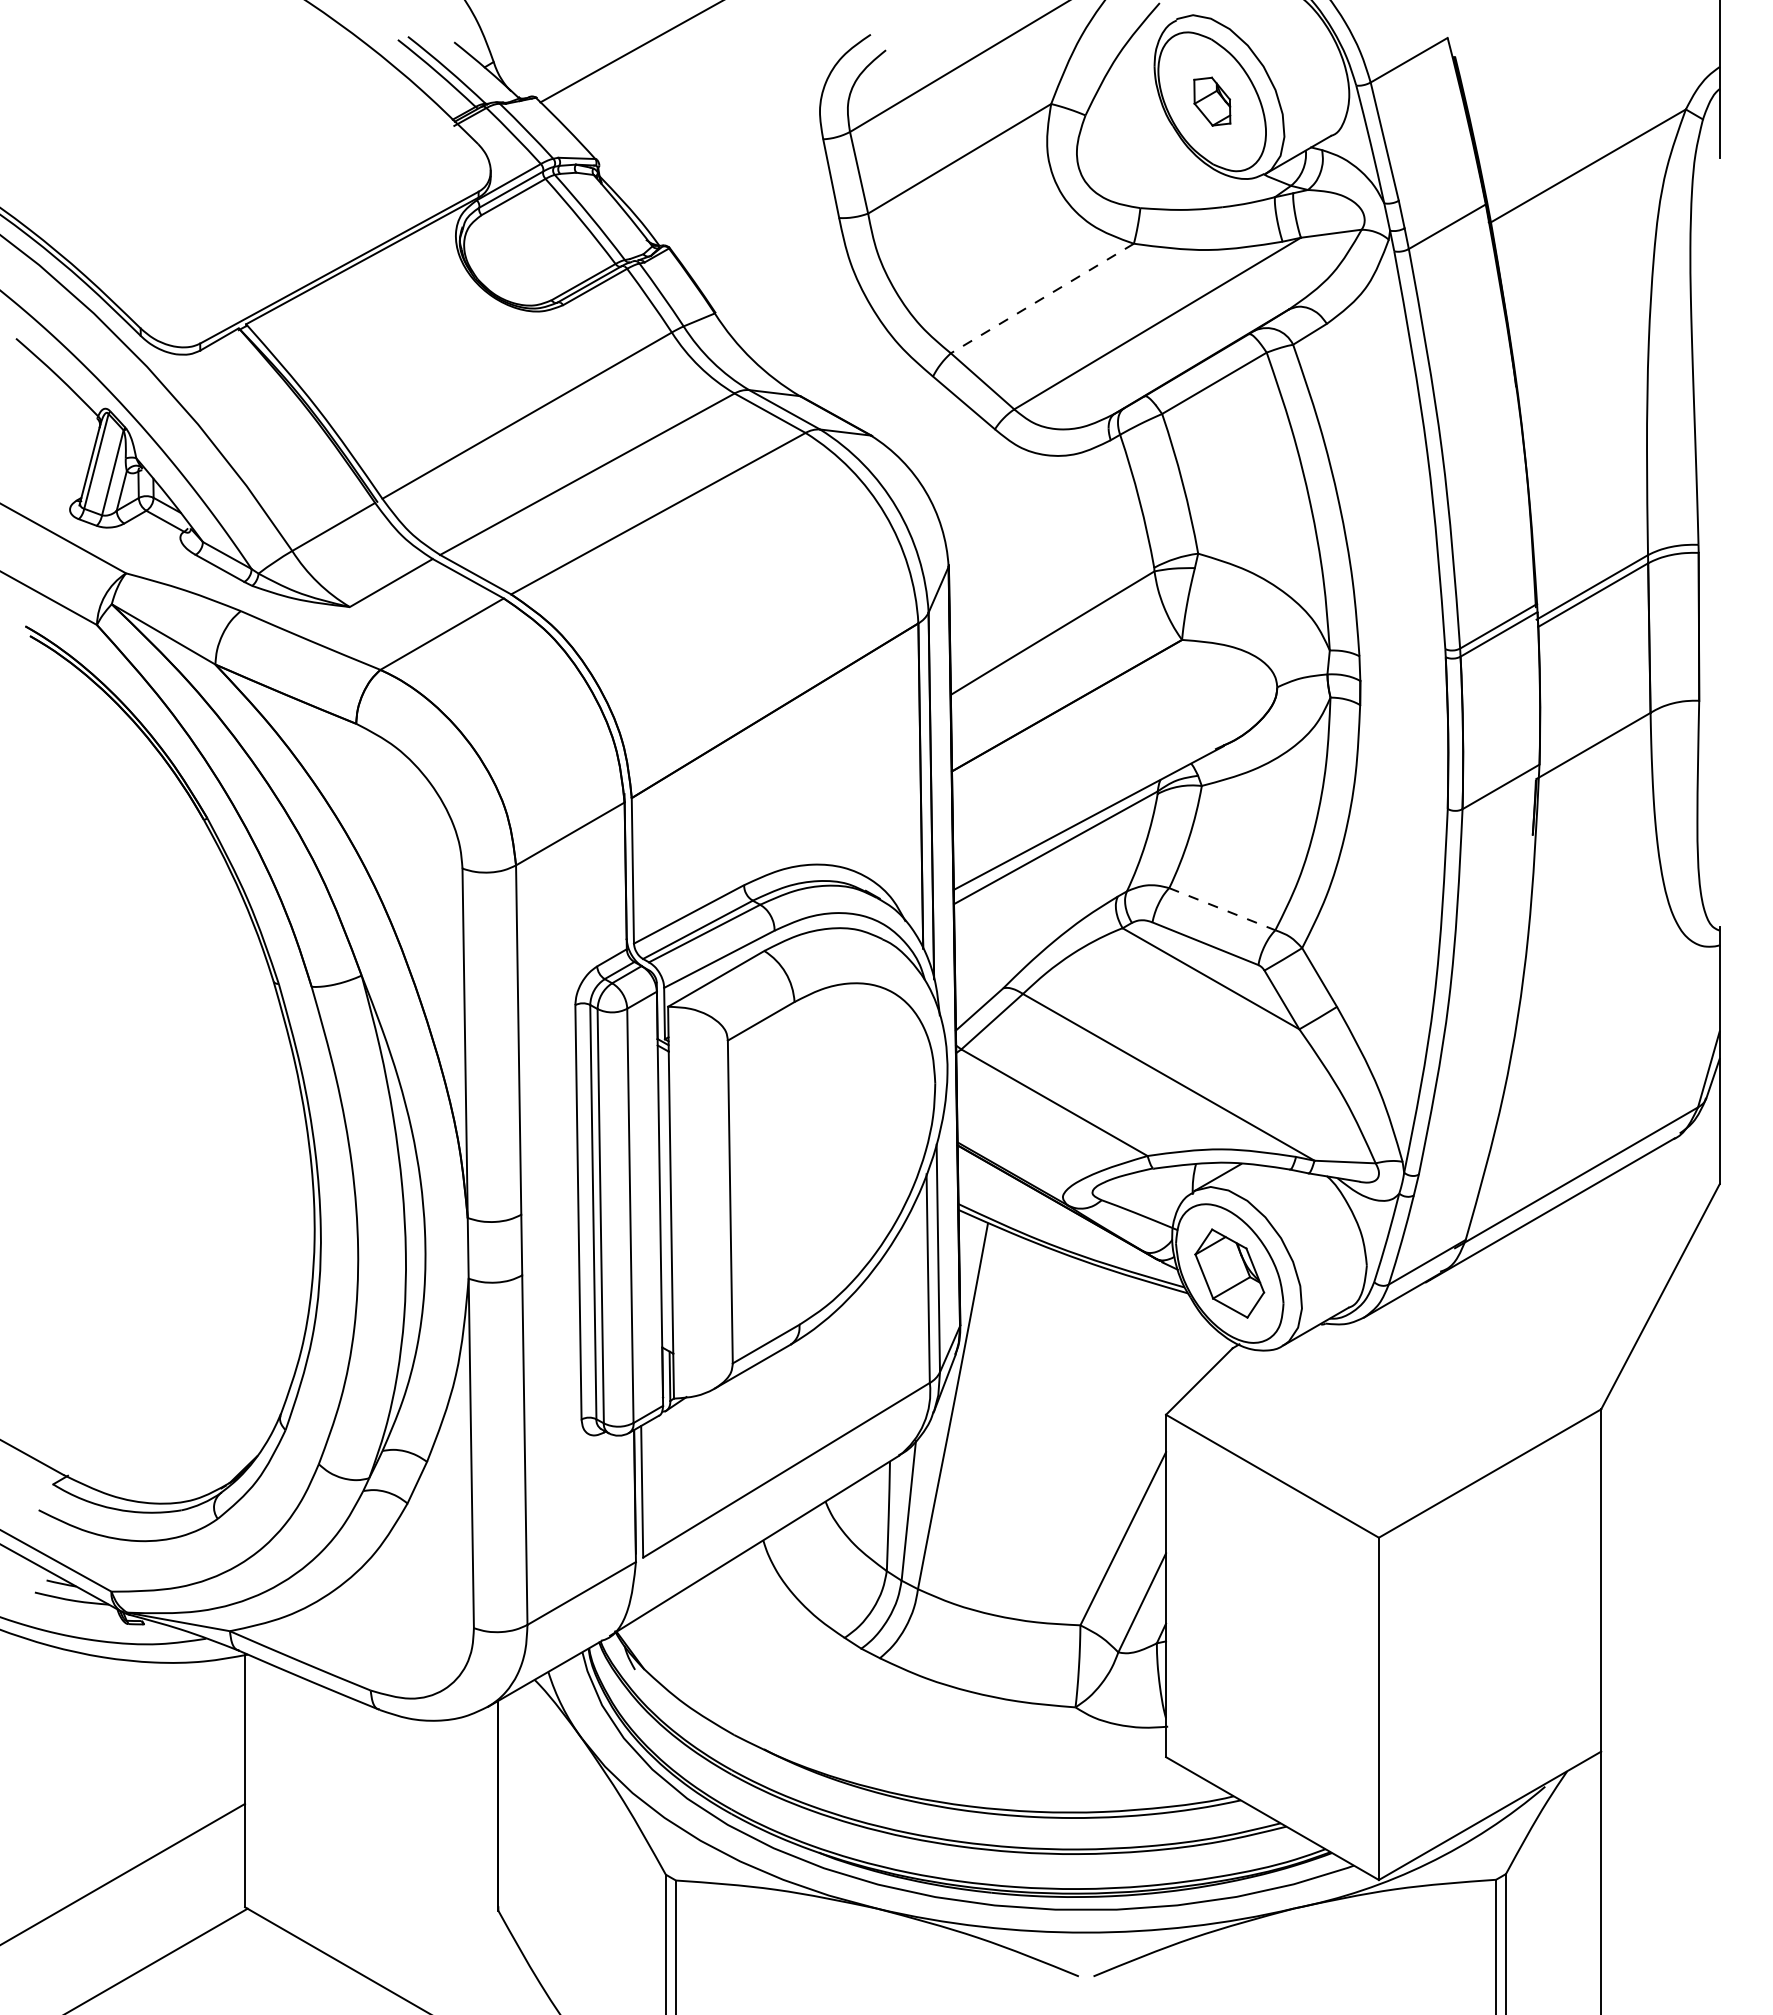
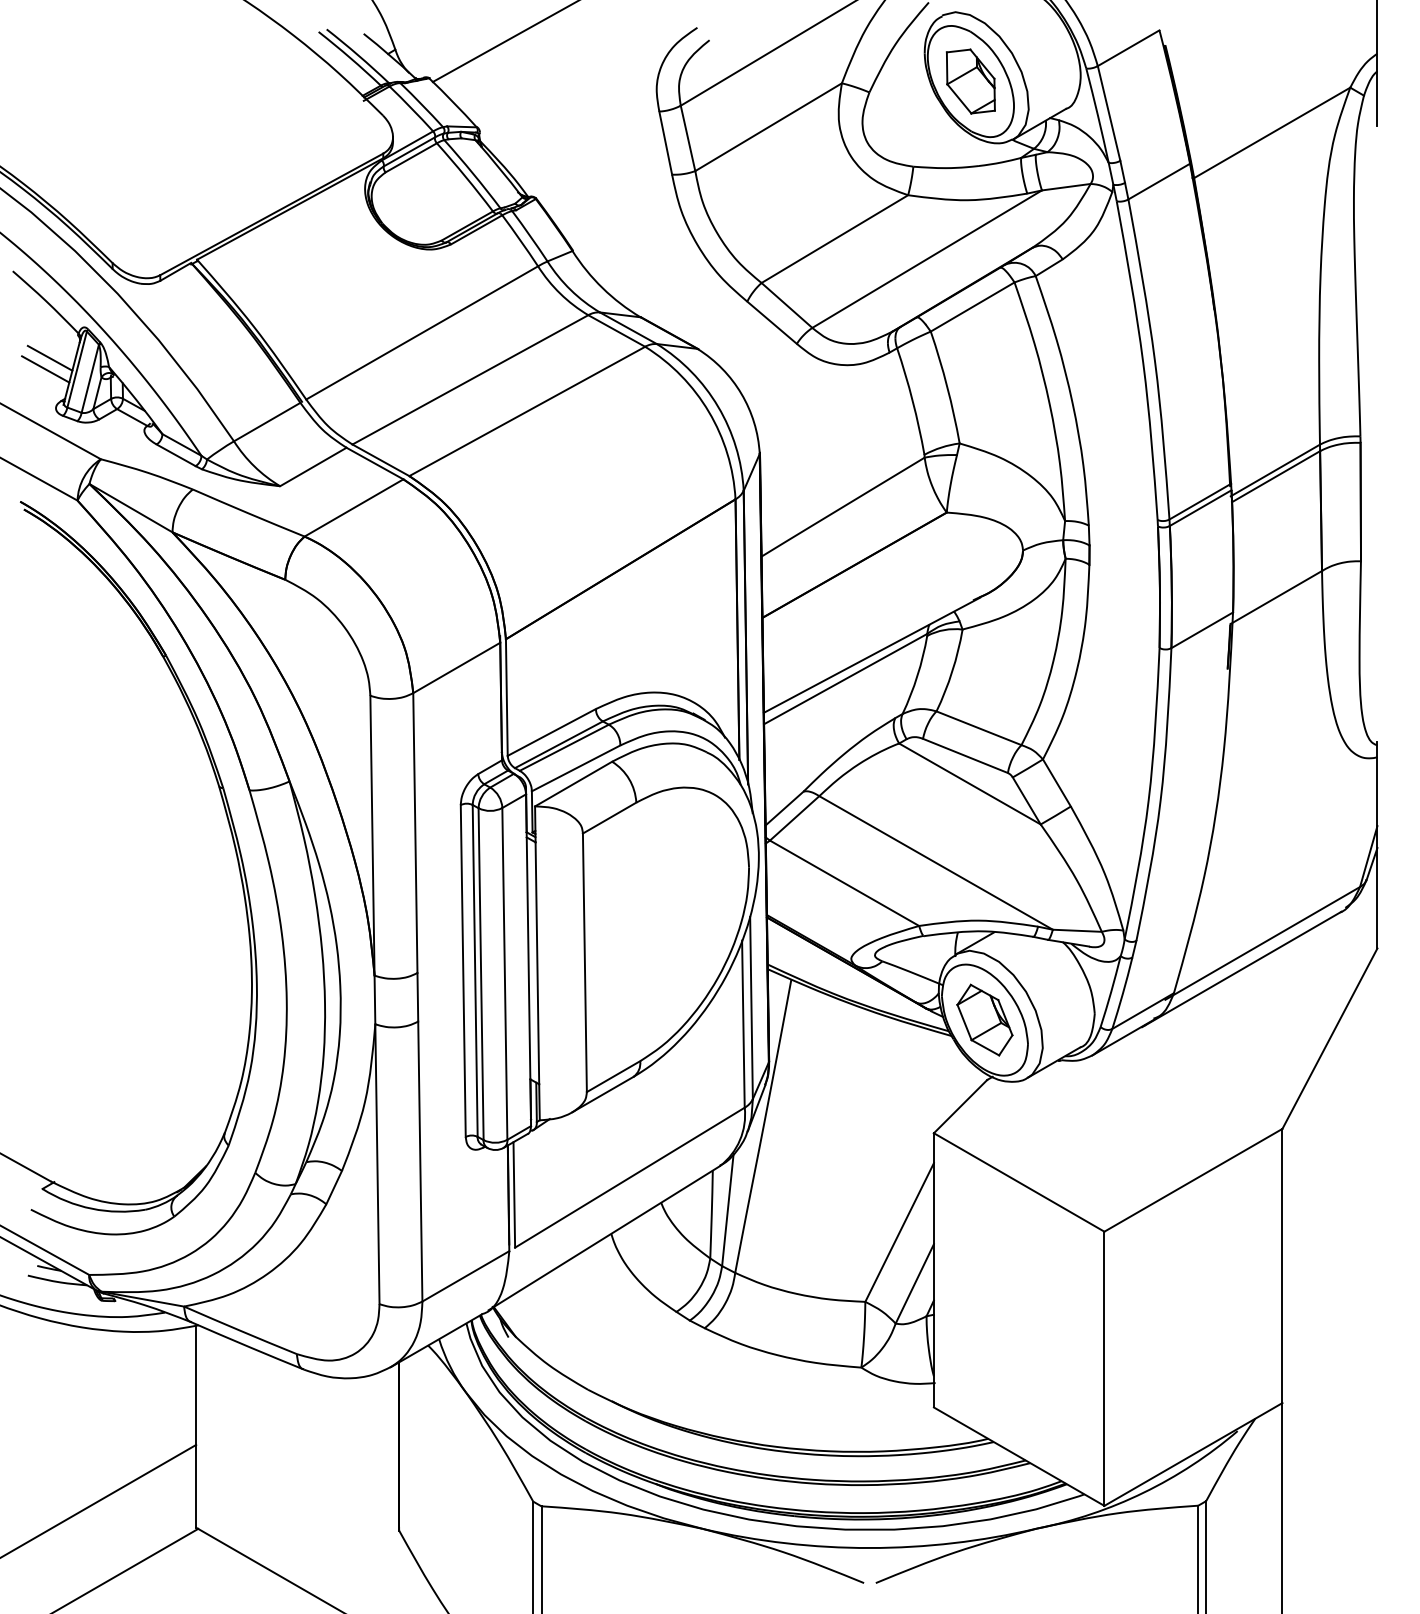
part: (1212, 101) -> (971, 81), size x1.67
line: (1042, 298) -> (834, 239), dashed -> solid
line: (62, 446) -> (49, 357), added
line: (56, 460) -> (45, 368), added
line: (1222, 909) -> (979, 728), dashed -> solid

